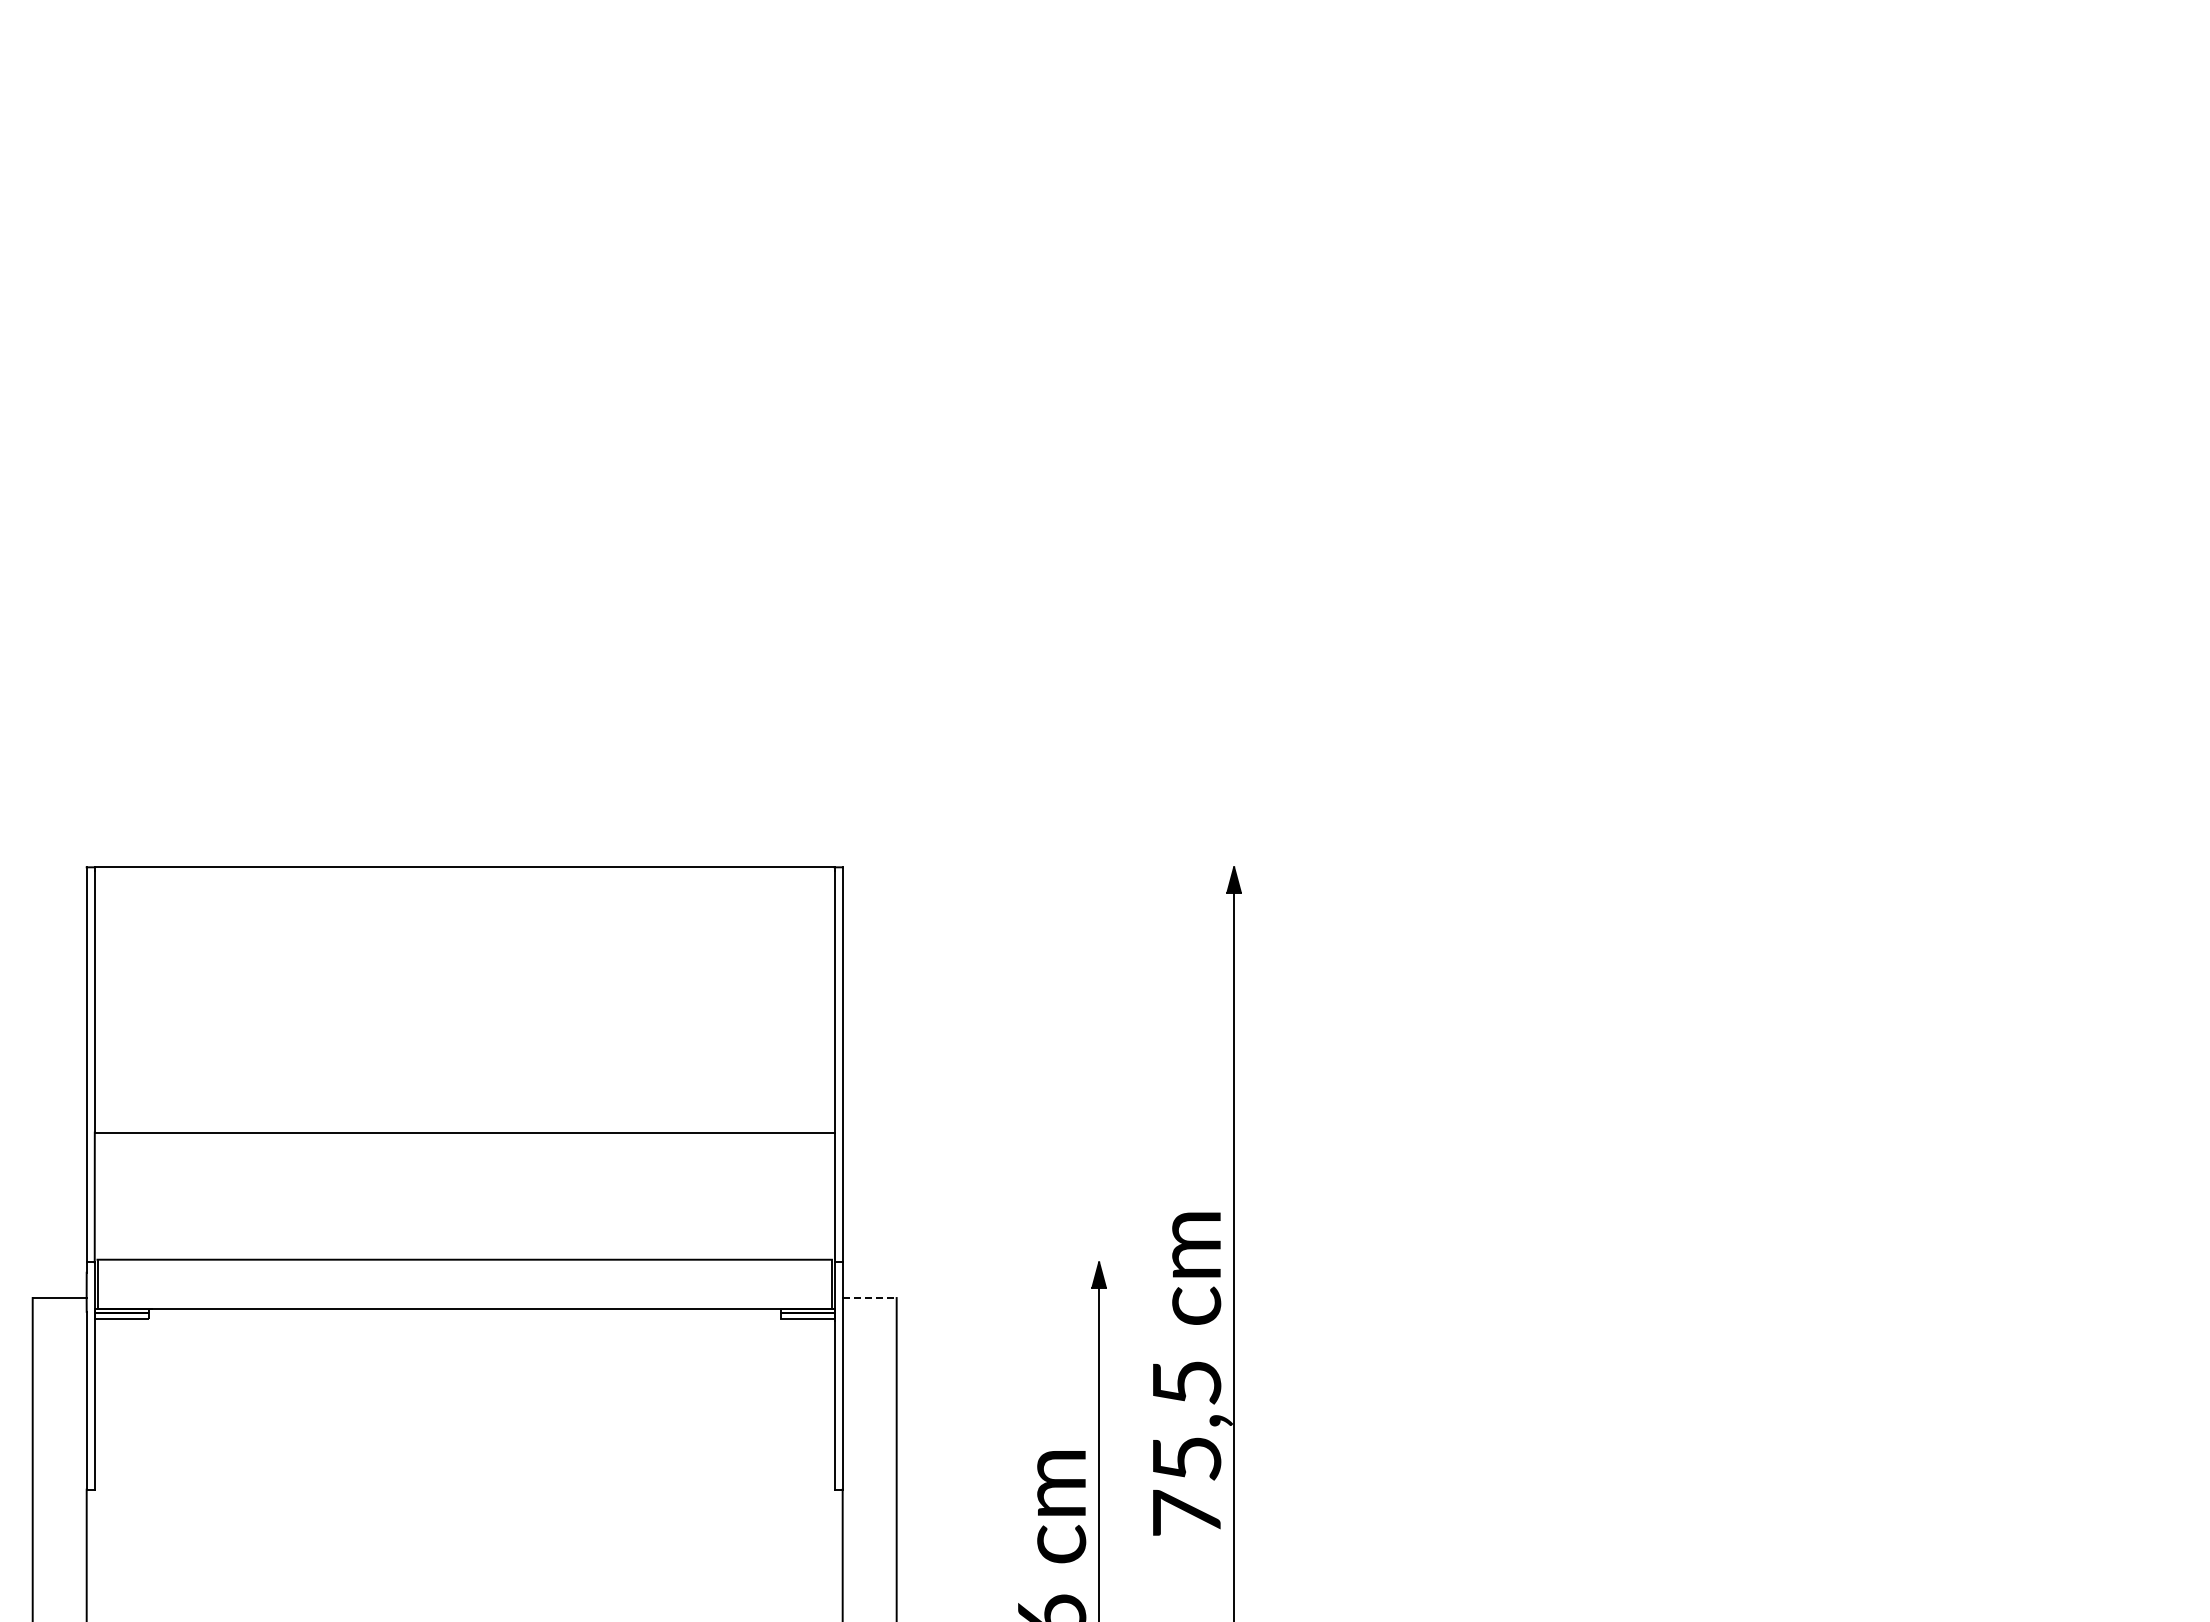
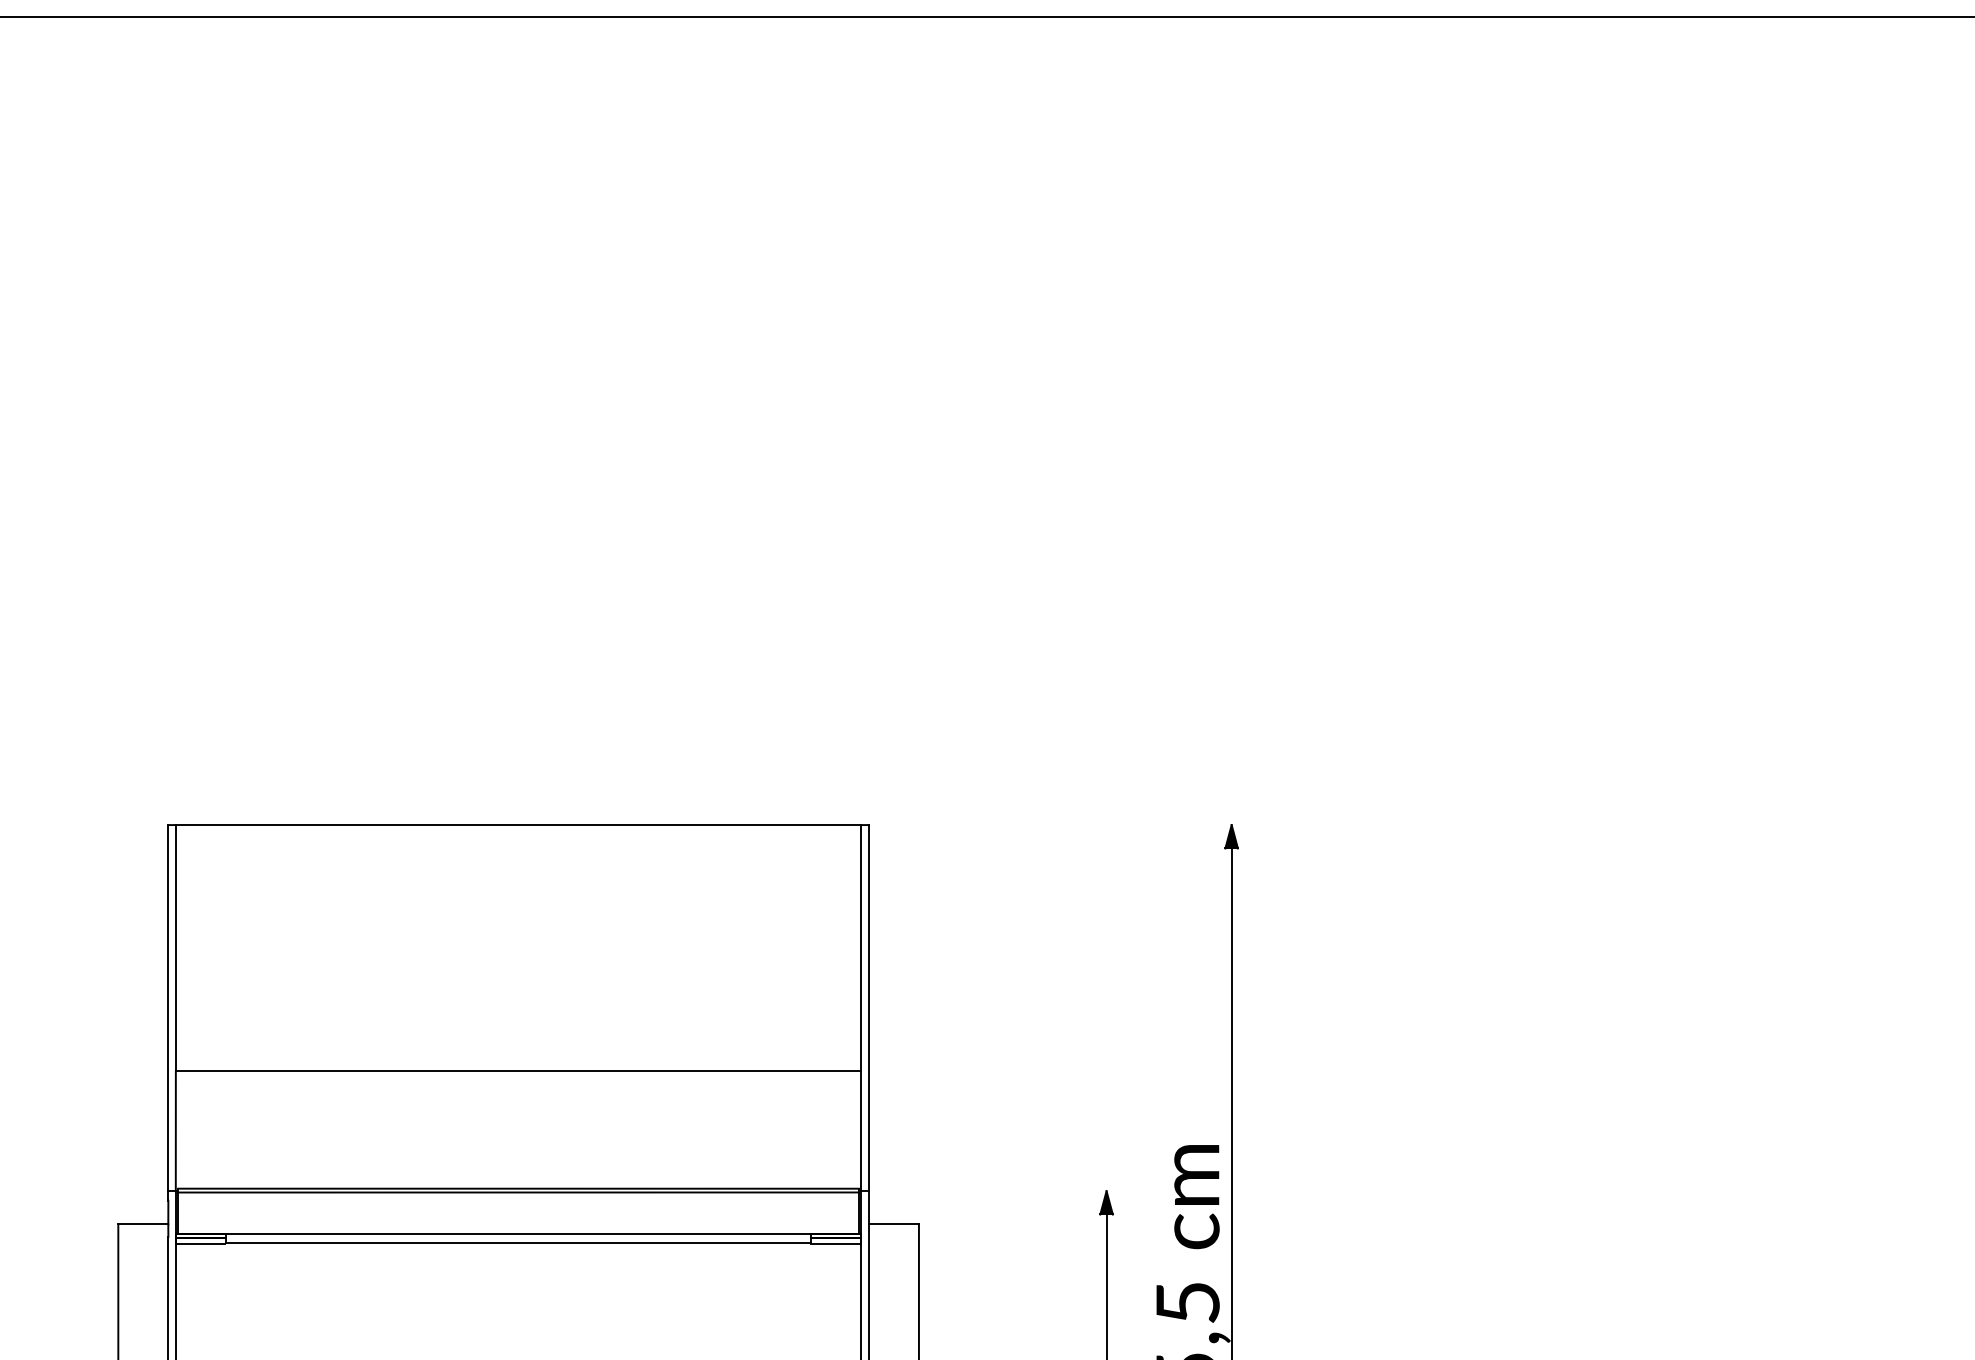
line: (464, 1263) -> (518, 1192), added
line: (869, 1298) -> (893, 1224), dashed -> solid
line: (464, 1317) -> (518, 1242), added

